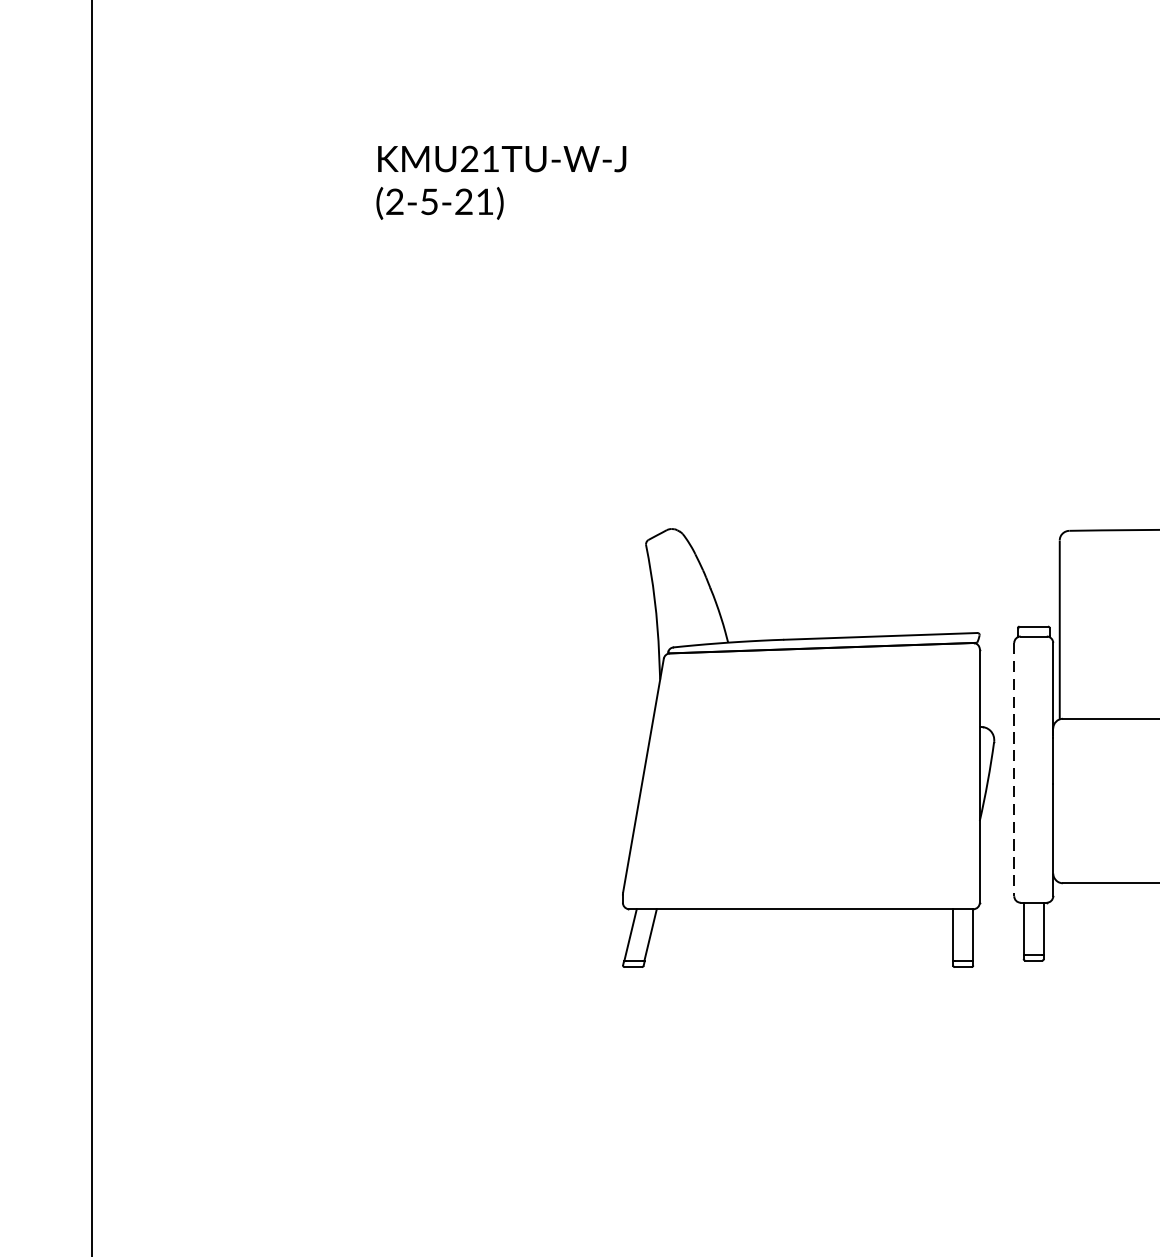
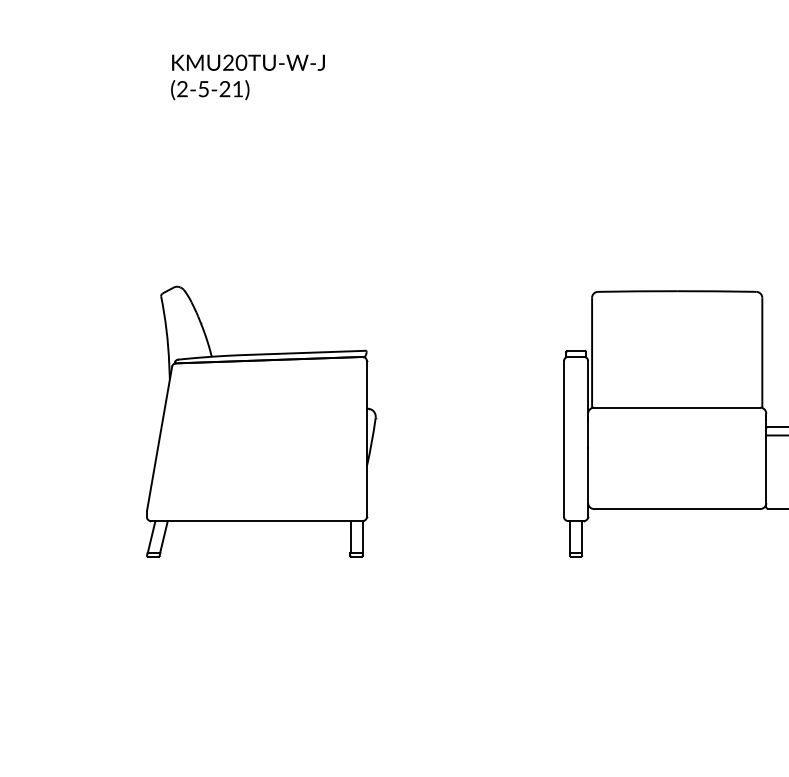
text: (490, 158) -> (241, 62), KMU21TU-W-J -> KMU20TU-W-J
part: (808, 747) -> (261, 421), moved
line: (1014, 770) -> (564, 439), dashed -> solid

